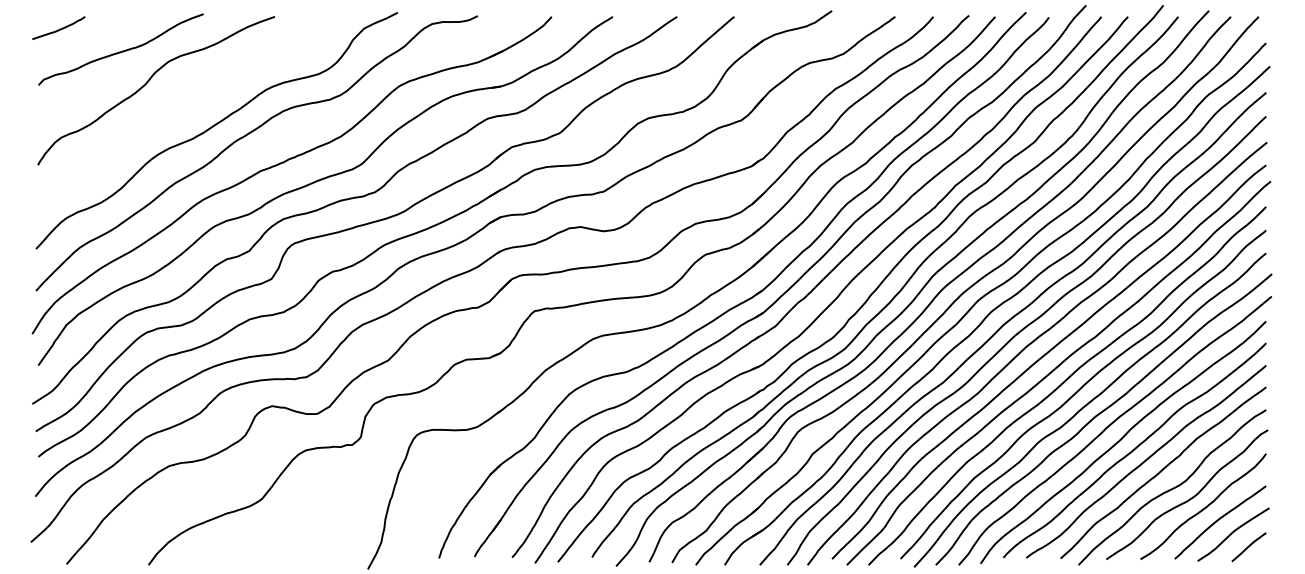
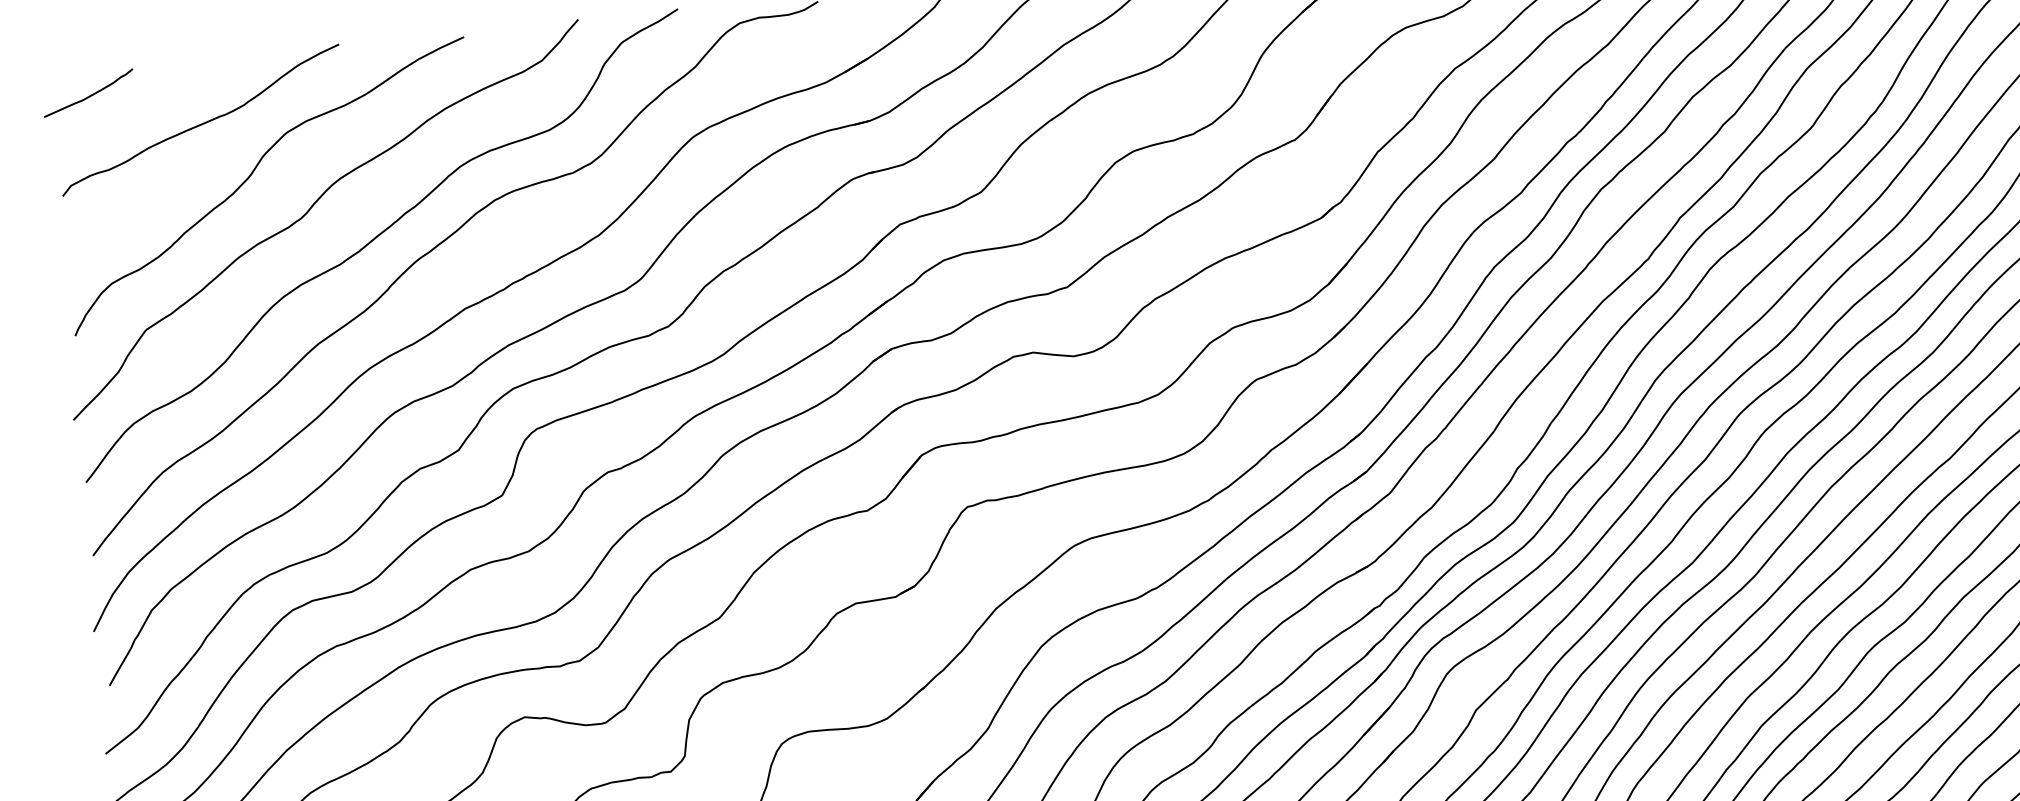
curve: (178, 107) -> (310, 211), added

